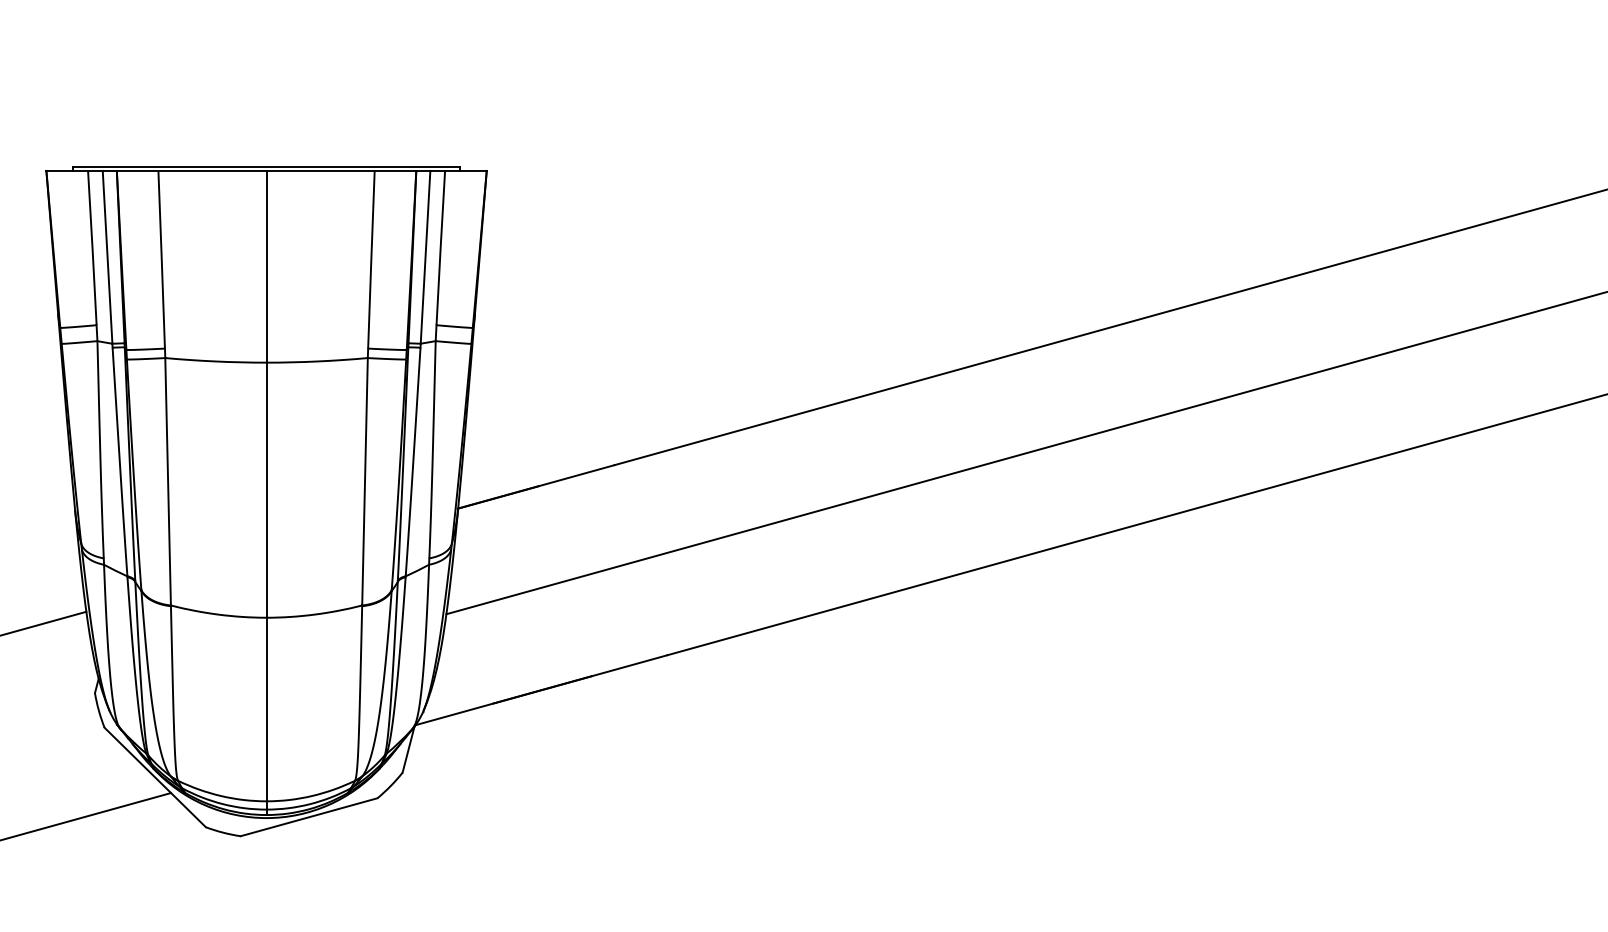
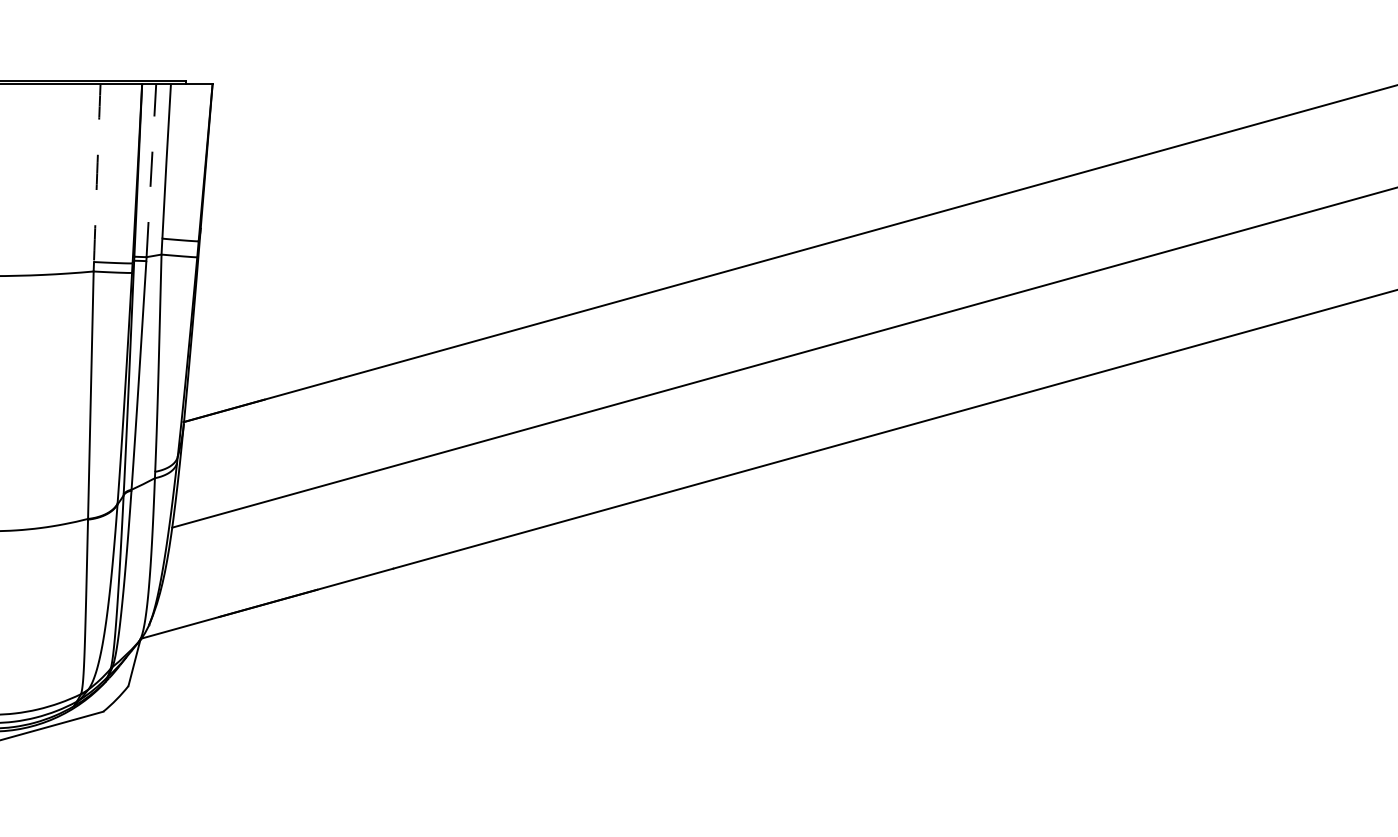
line: (425, 257) -> (151, 170), solid -> dashed
arc: (371, 259) -> (97, 172), solid -> dashed

